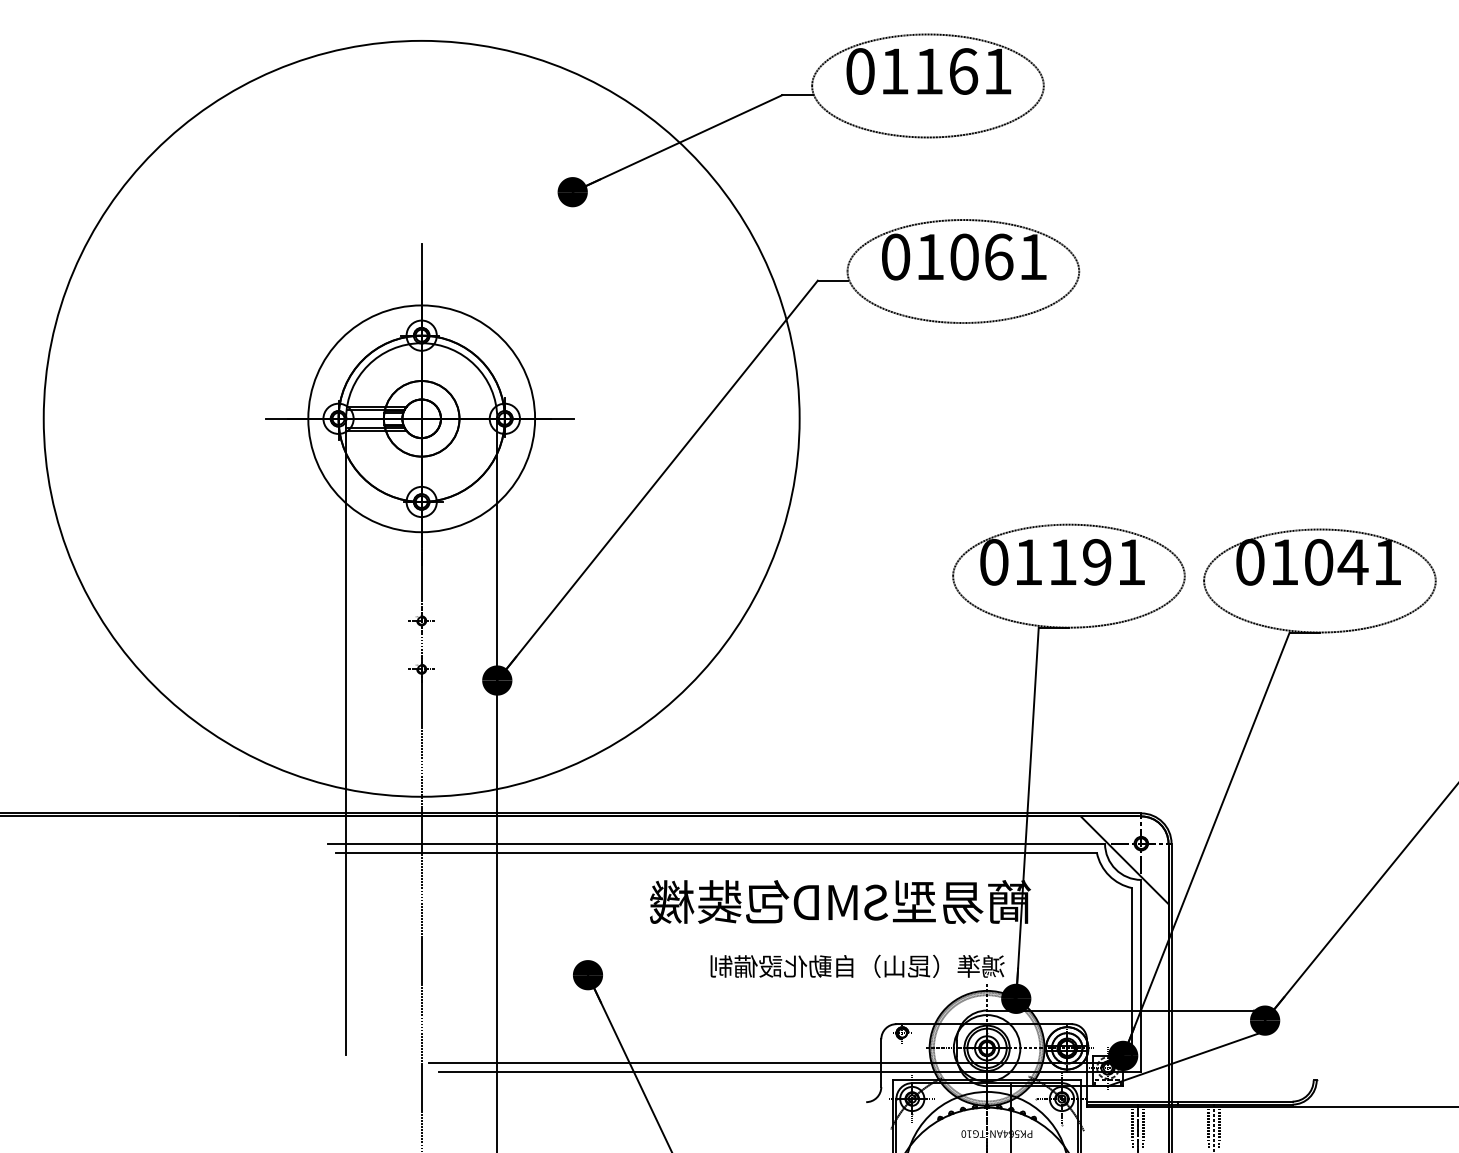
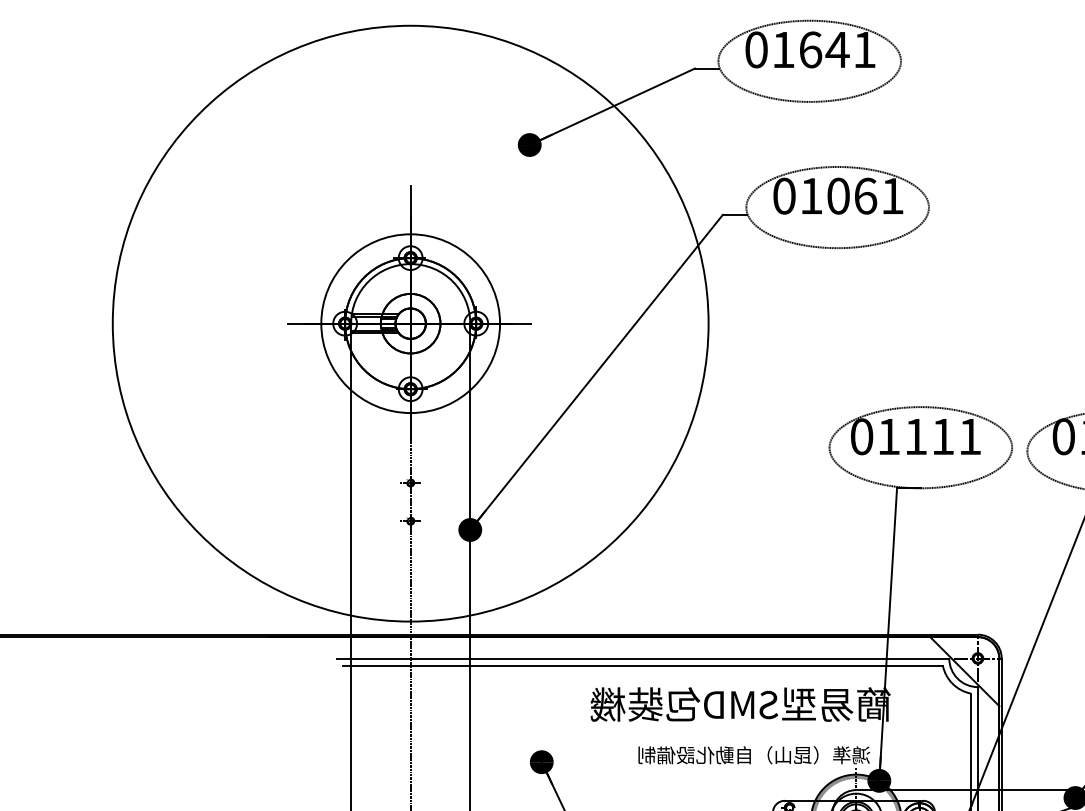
text: (946, 71) -> (824, 49), 01161 -> 01641
text: (1097, 562) -> (943, 436), 01191 -> 01111

